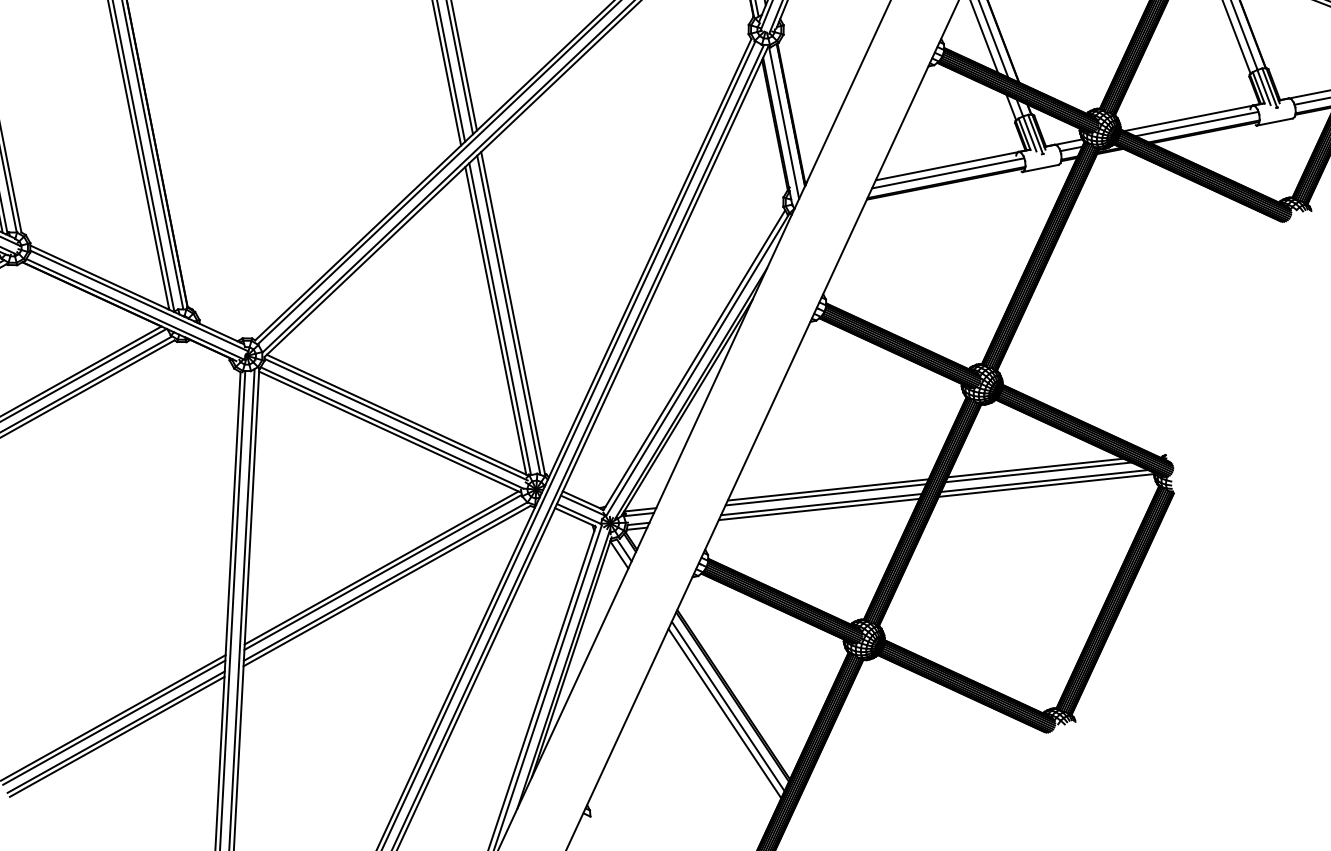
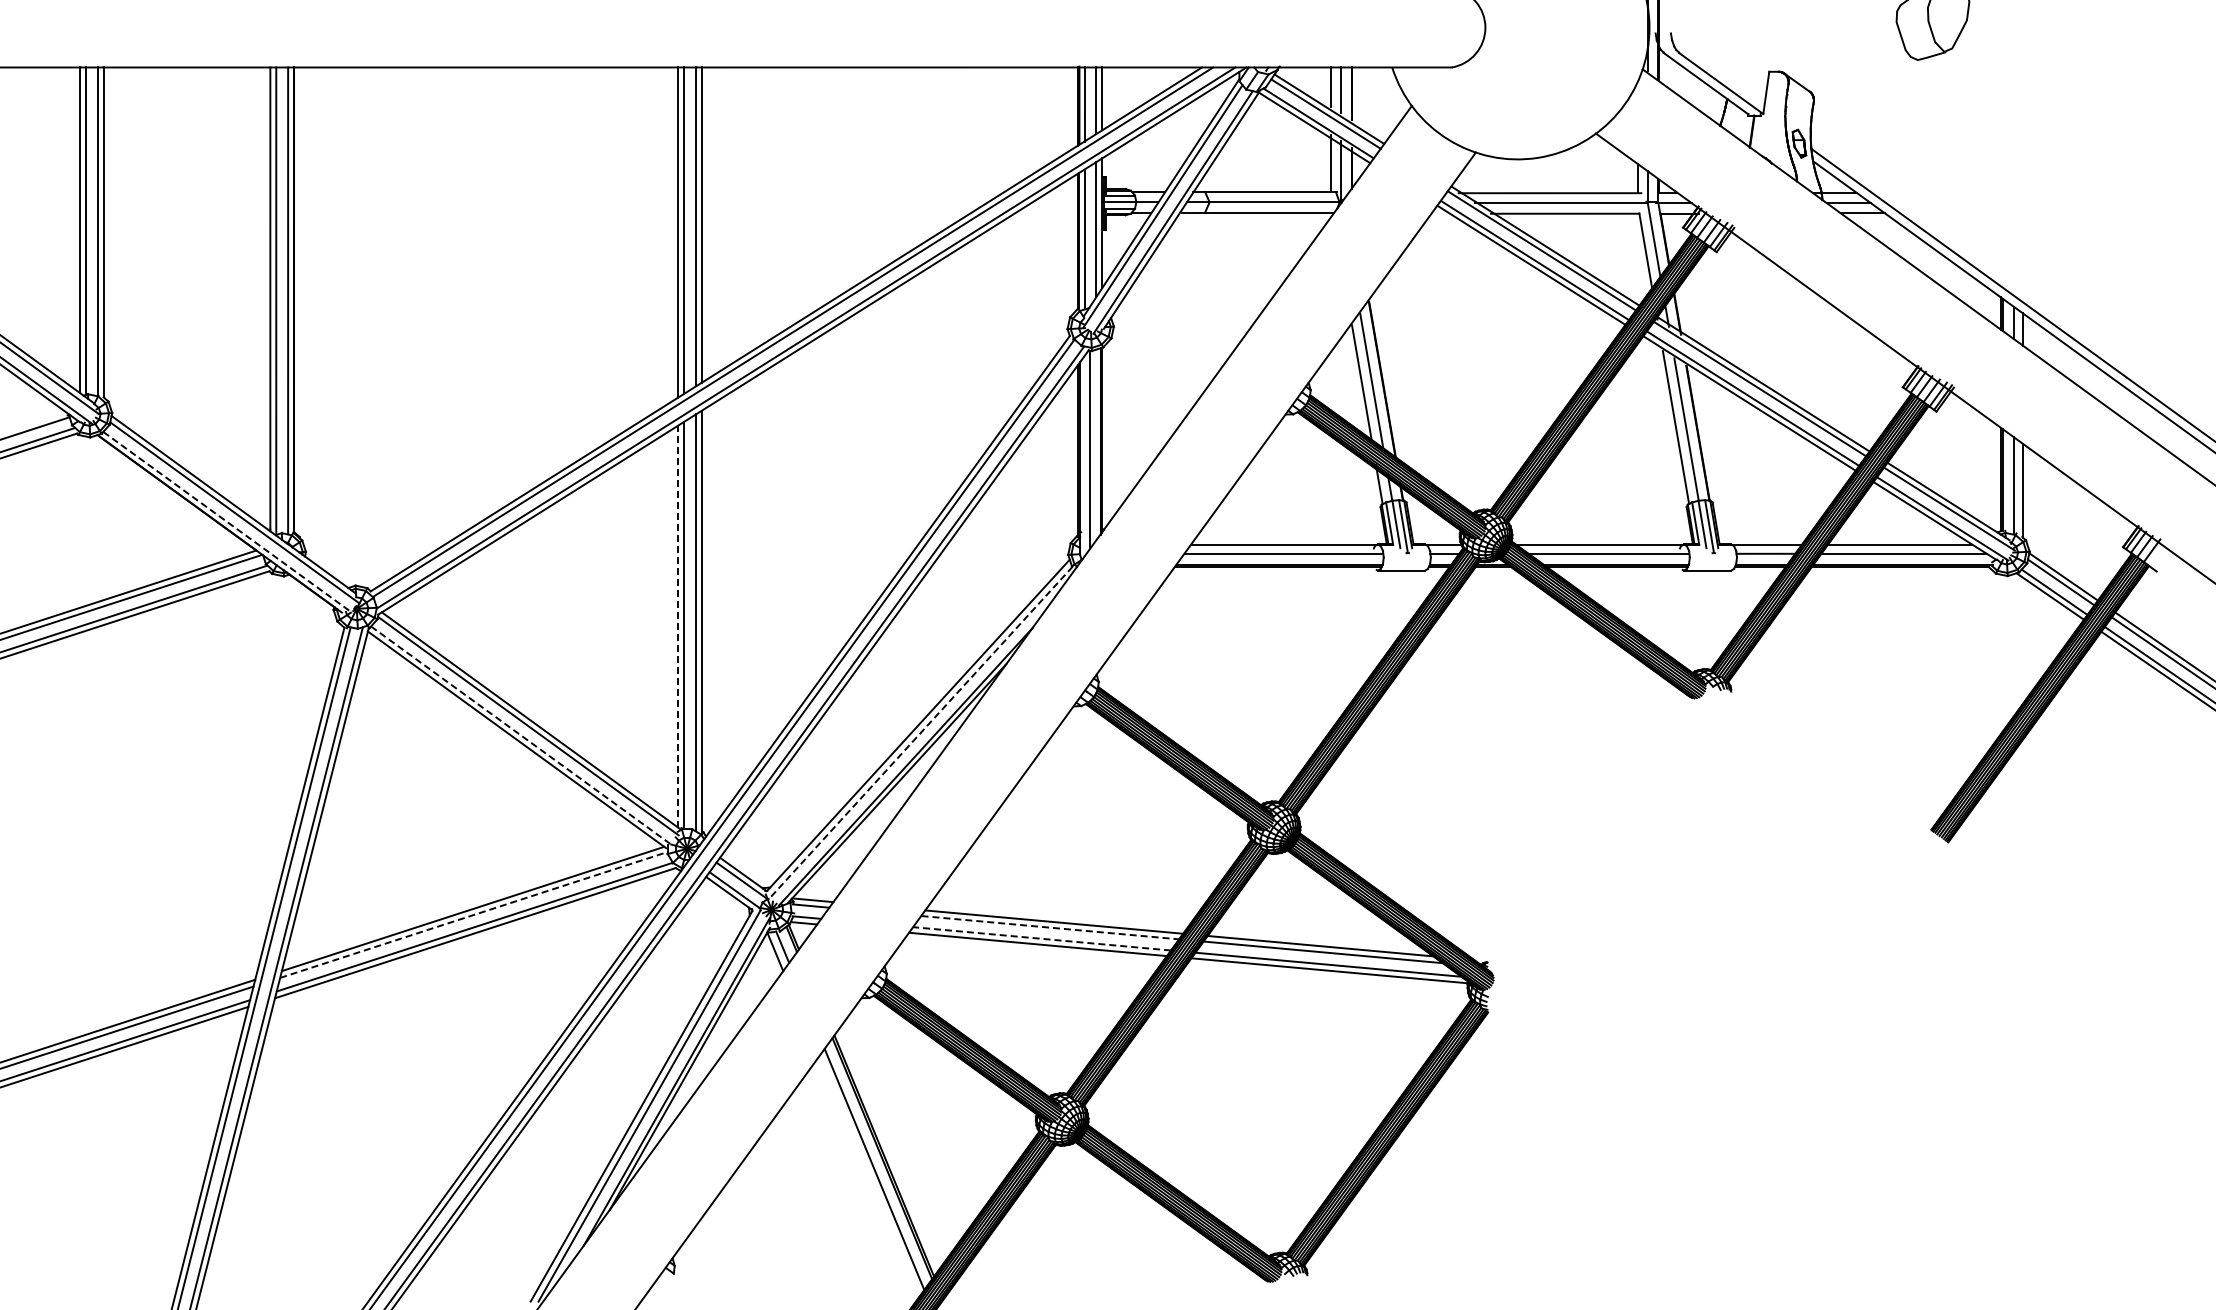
line: (135, 309) -> (228, 522), solid -> dashed
line: (495, 320) -> (678, 626), solid -> dashed
line: (697, 365) -> (920, 733), solid -> dashed
line: (392, 427) -> (521, 735), solid -> dashed
line: (826, 494) -> (1050, 927), solid -> dashed
line: (821, 504) -> (1041, 938), solid -> dashed
line: (382, 572) -> (473, 915), solid -> dashed
line: (724, 713) -> (868, 1177), removed

